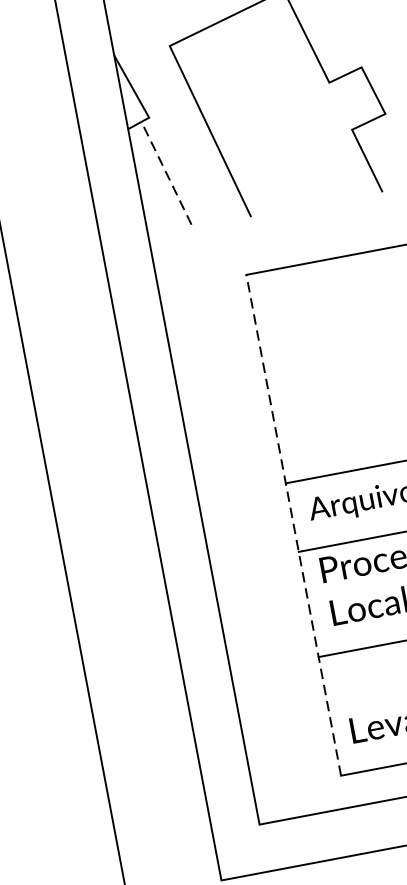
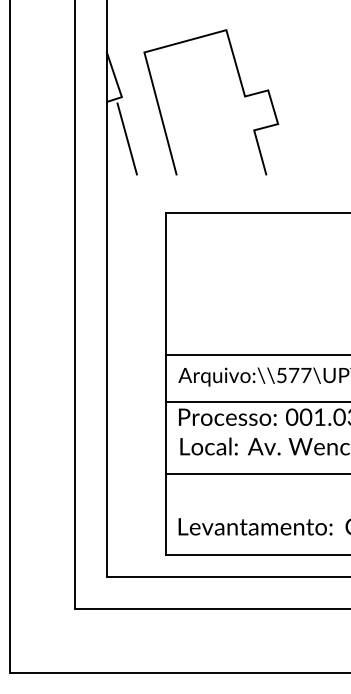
line: (169, 178) -> (127, 139), dashed -> solid
line: (293, 524) -> (166, 383), dashed -> solid

